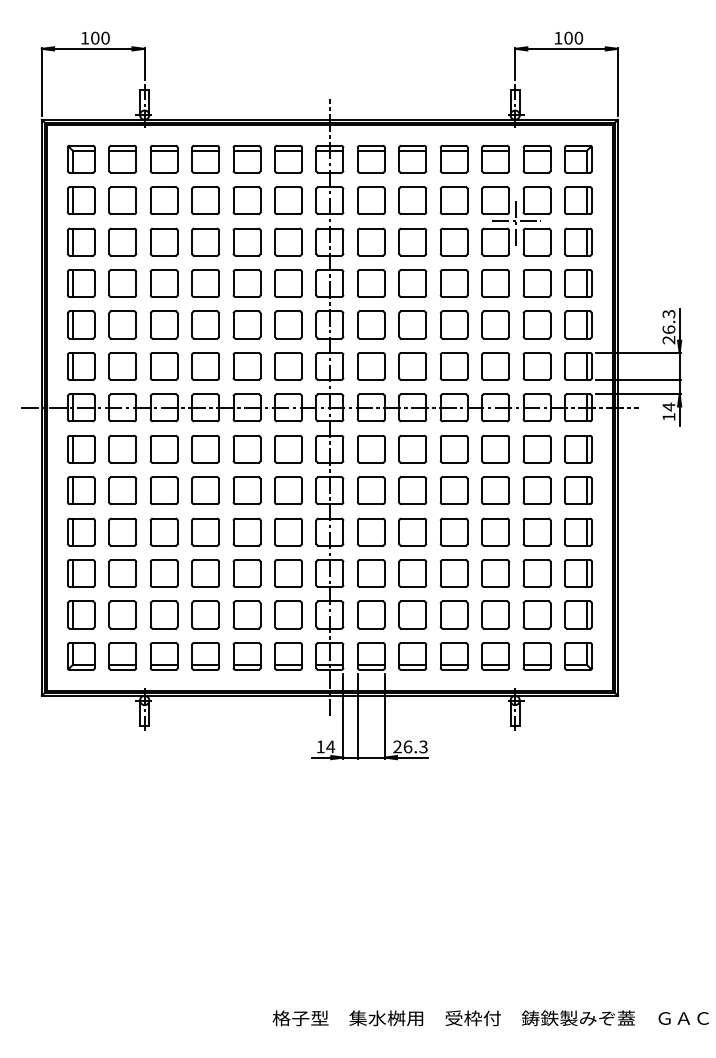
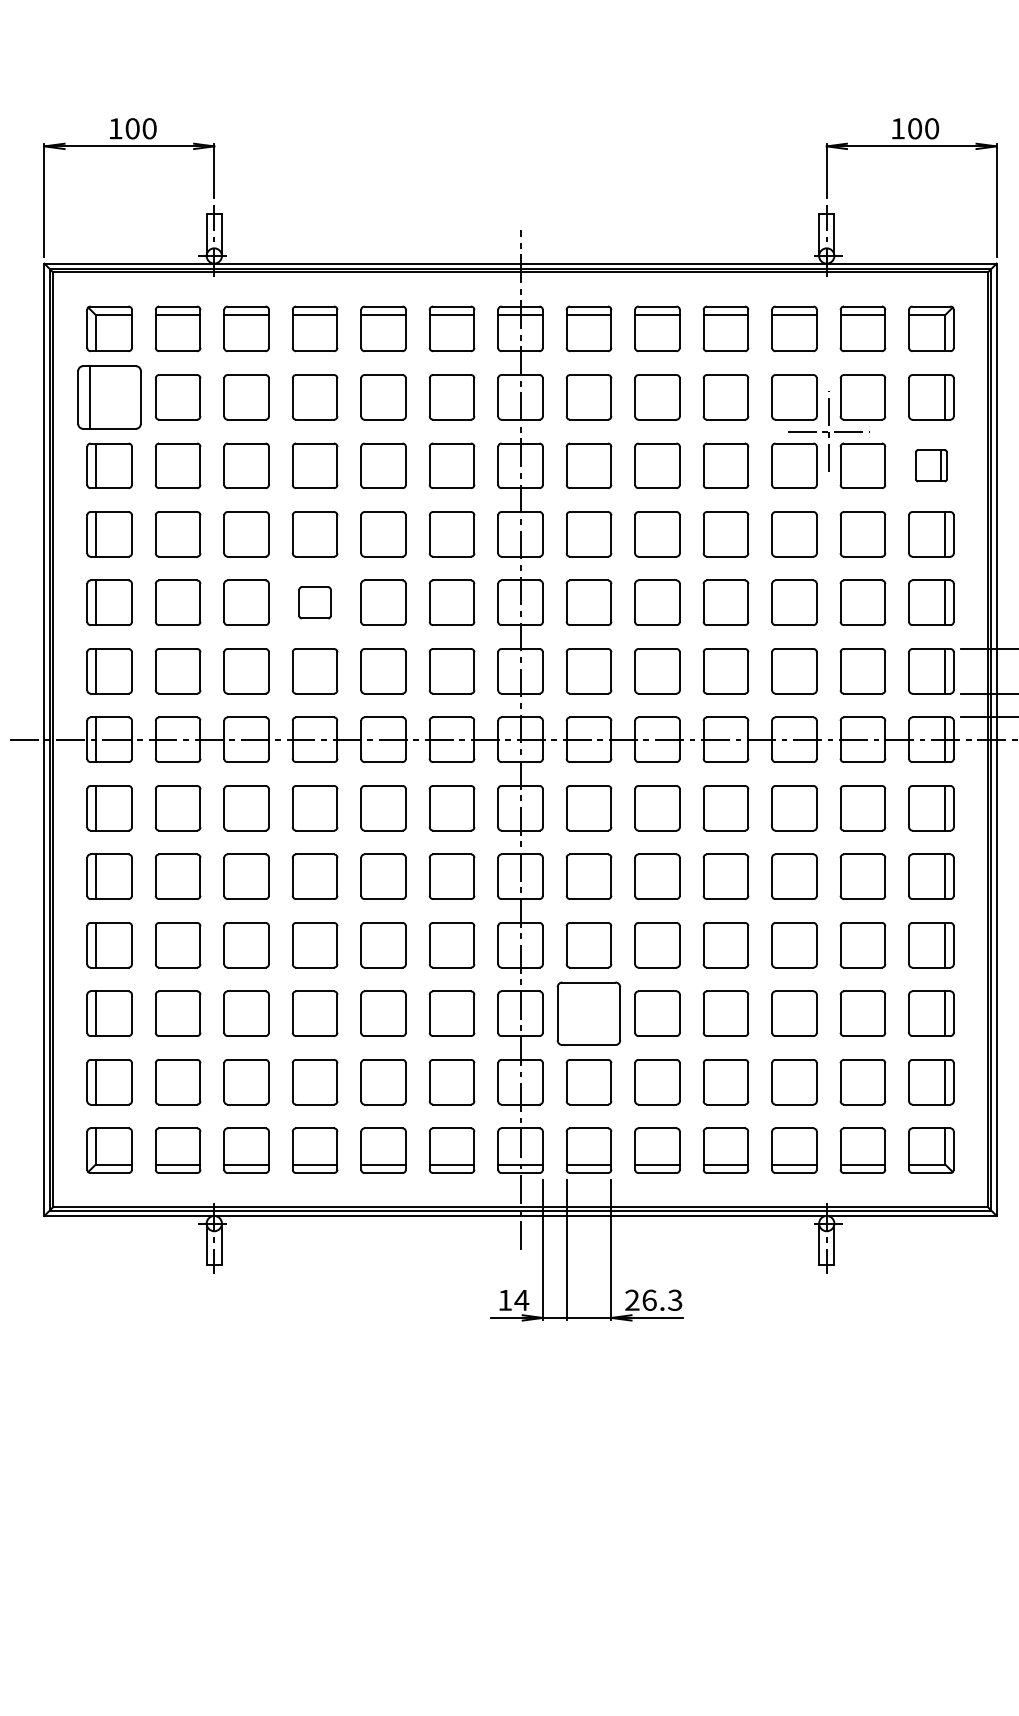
part: (81, 200) -> (109, 397), size x1.4
part: (578, 241) -> (931, 464), size x0.7
part: (205, 324) -> (314, 602), size x0.7
part: (371, 573) -> (589, 1013), size x1.4

